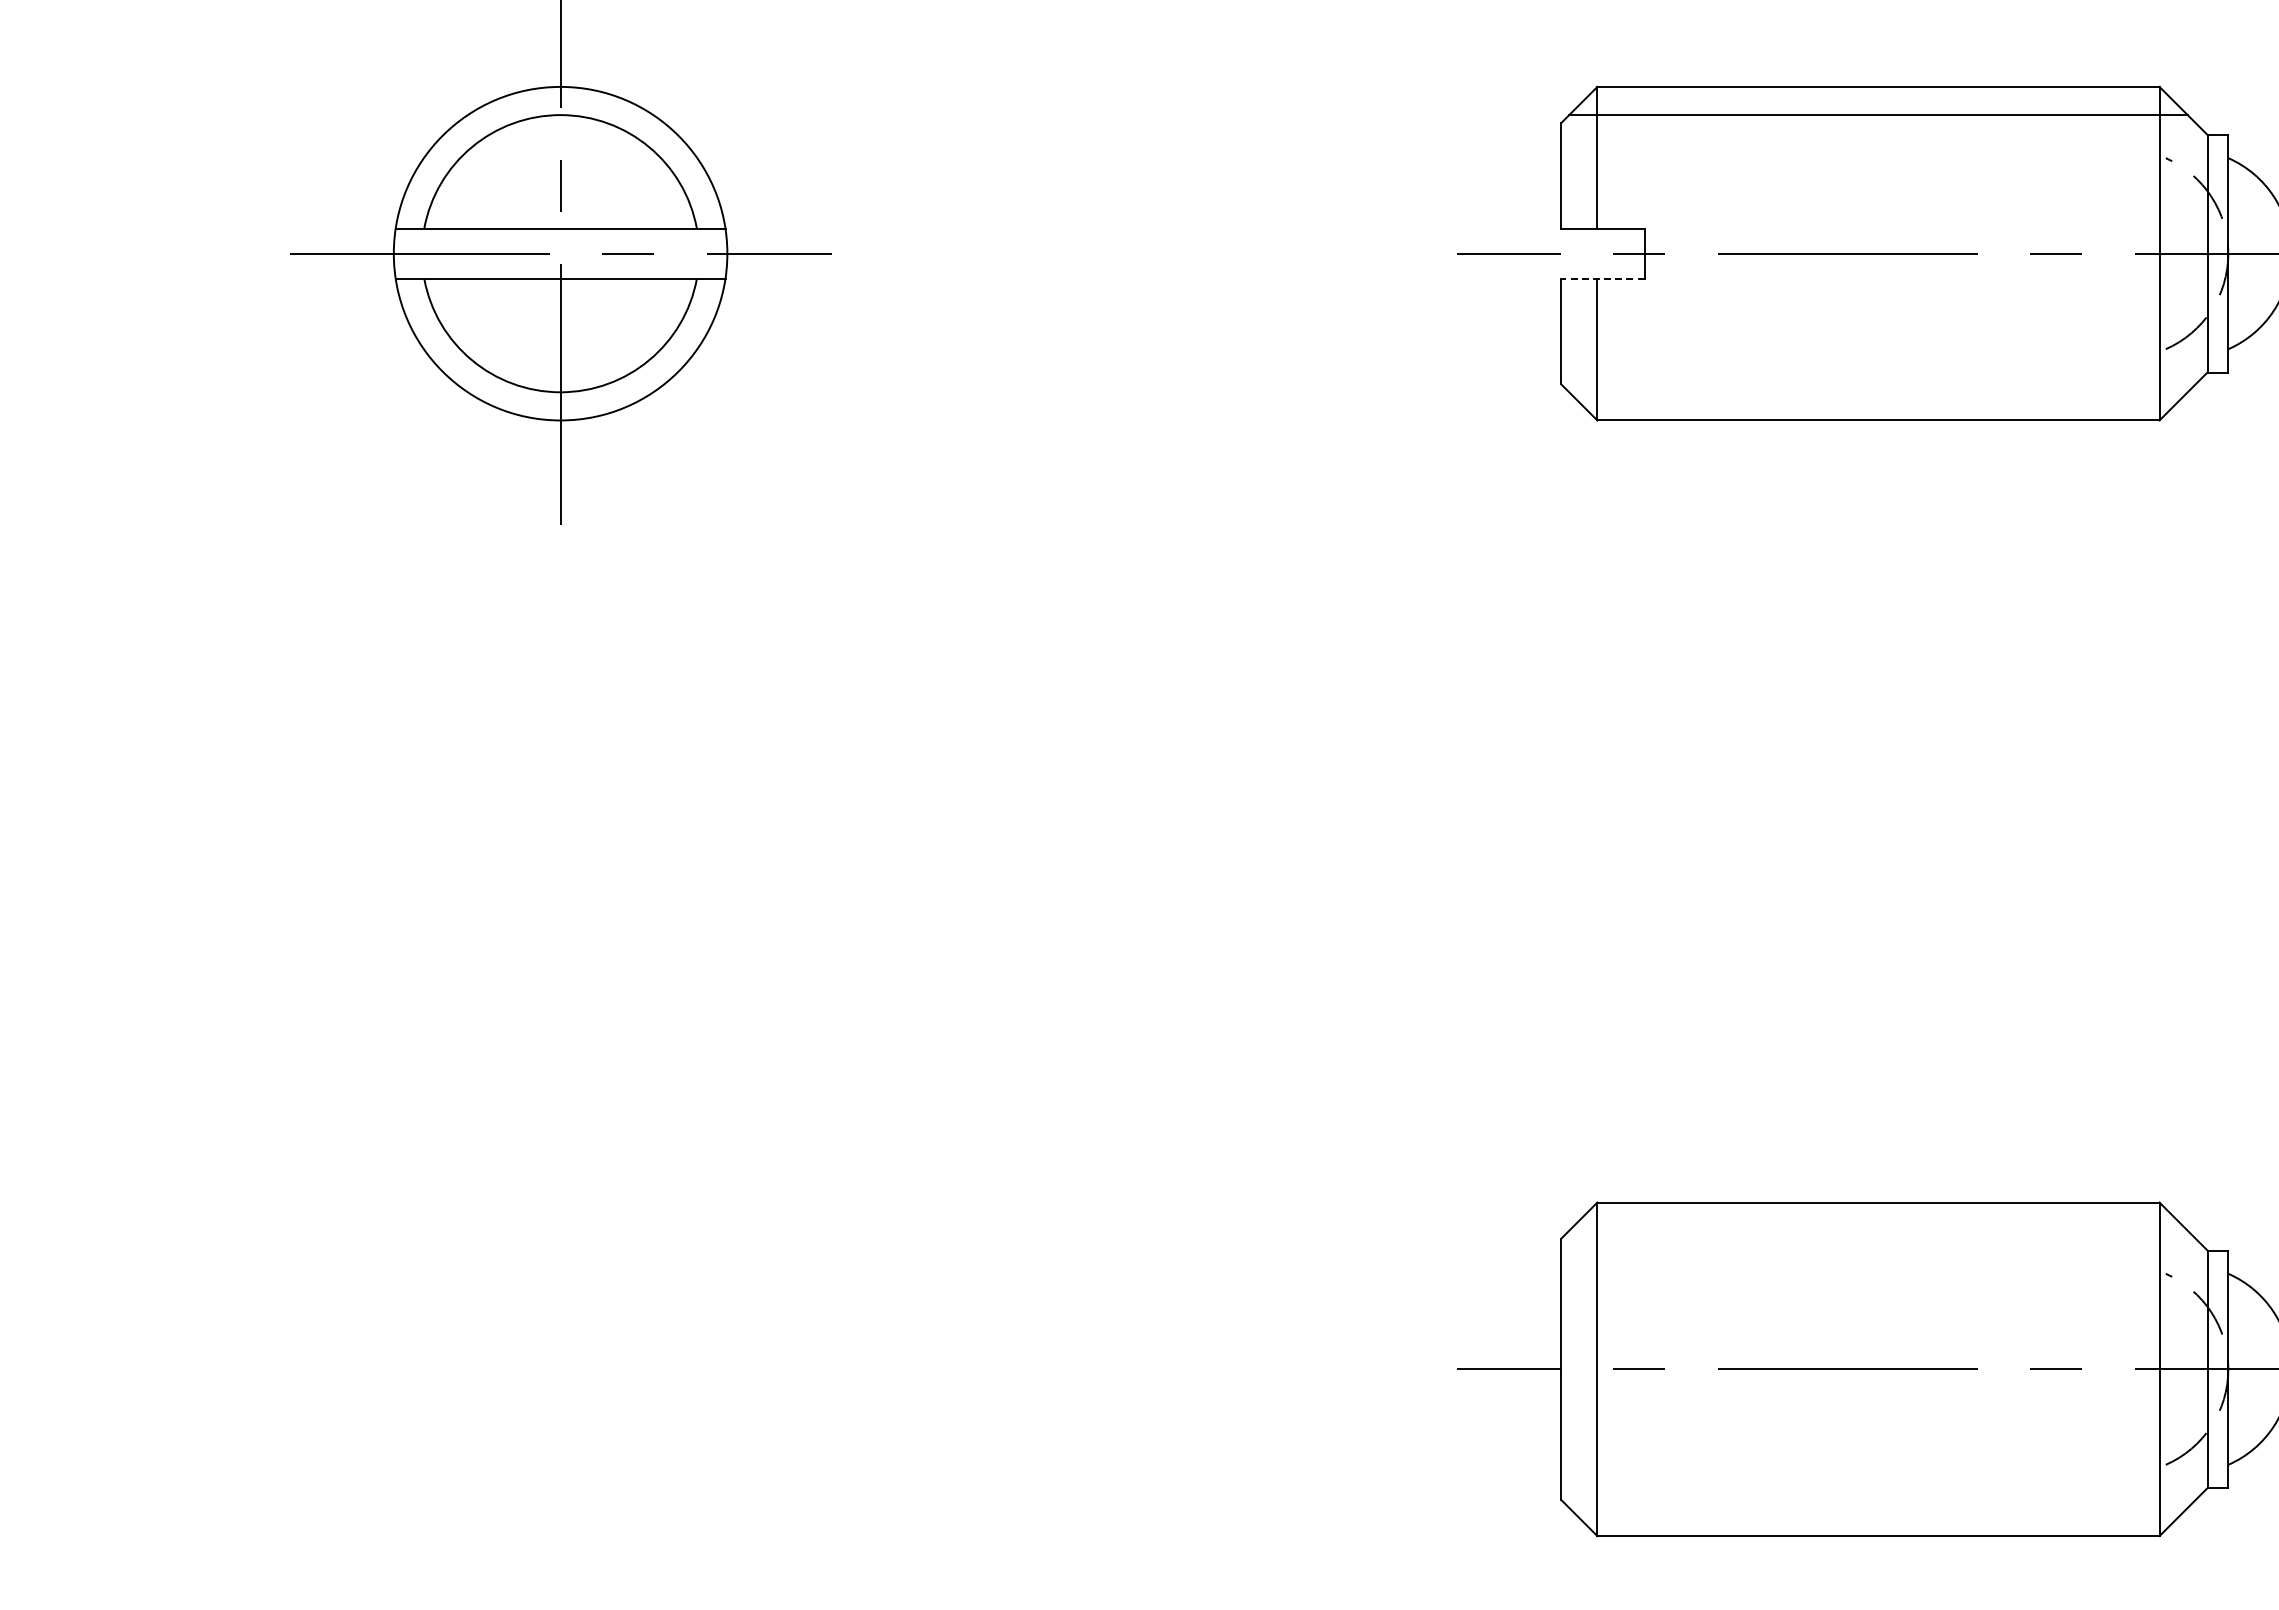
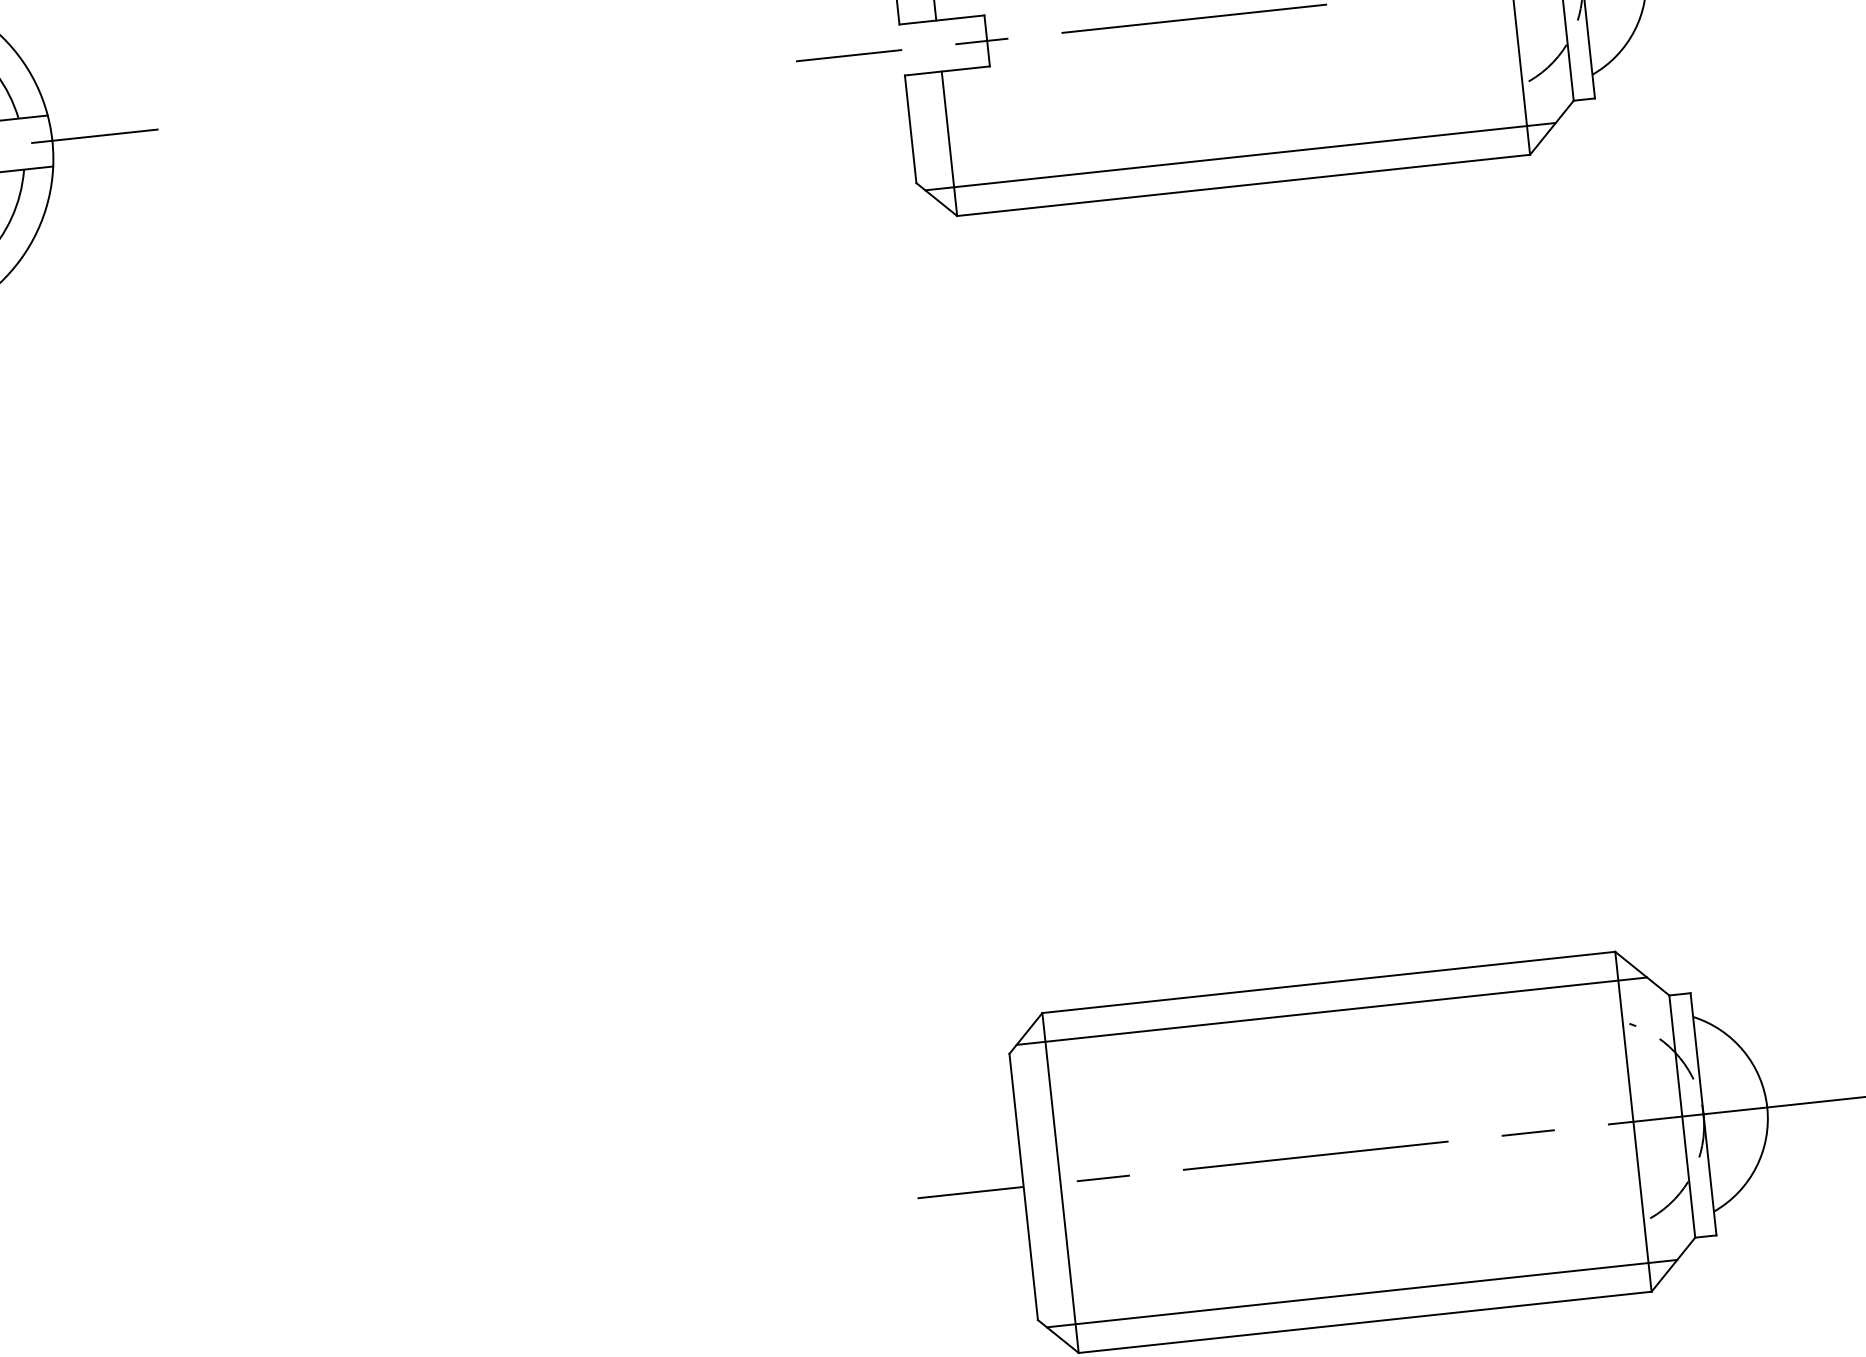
line: (1602, 278) -> (946, 70), dashed -> solid
line: (1878, 392) -> (1240, 156), added
line: (1878, 1230) -> (1331, 1010), added
line: (1878, 1507) -> (1362, 1293), added

